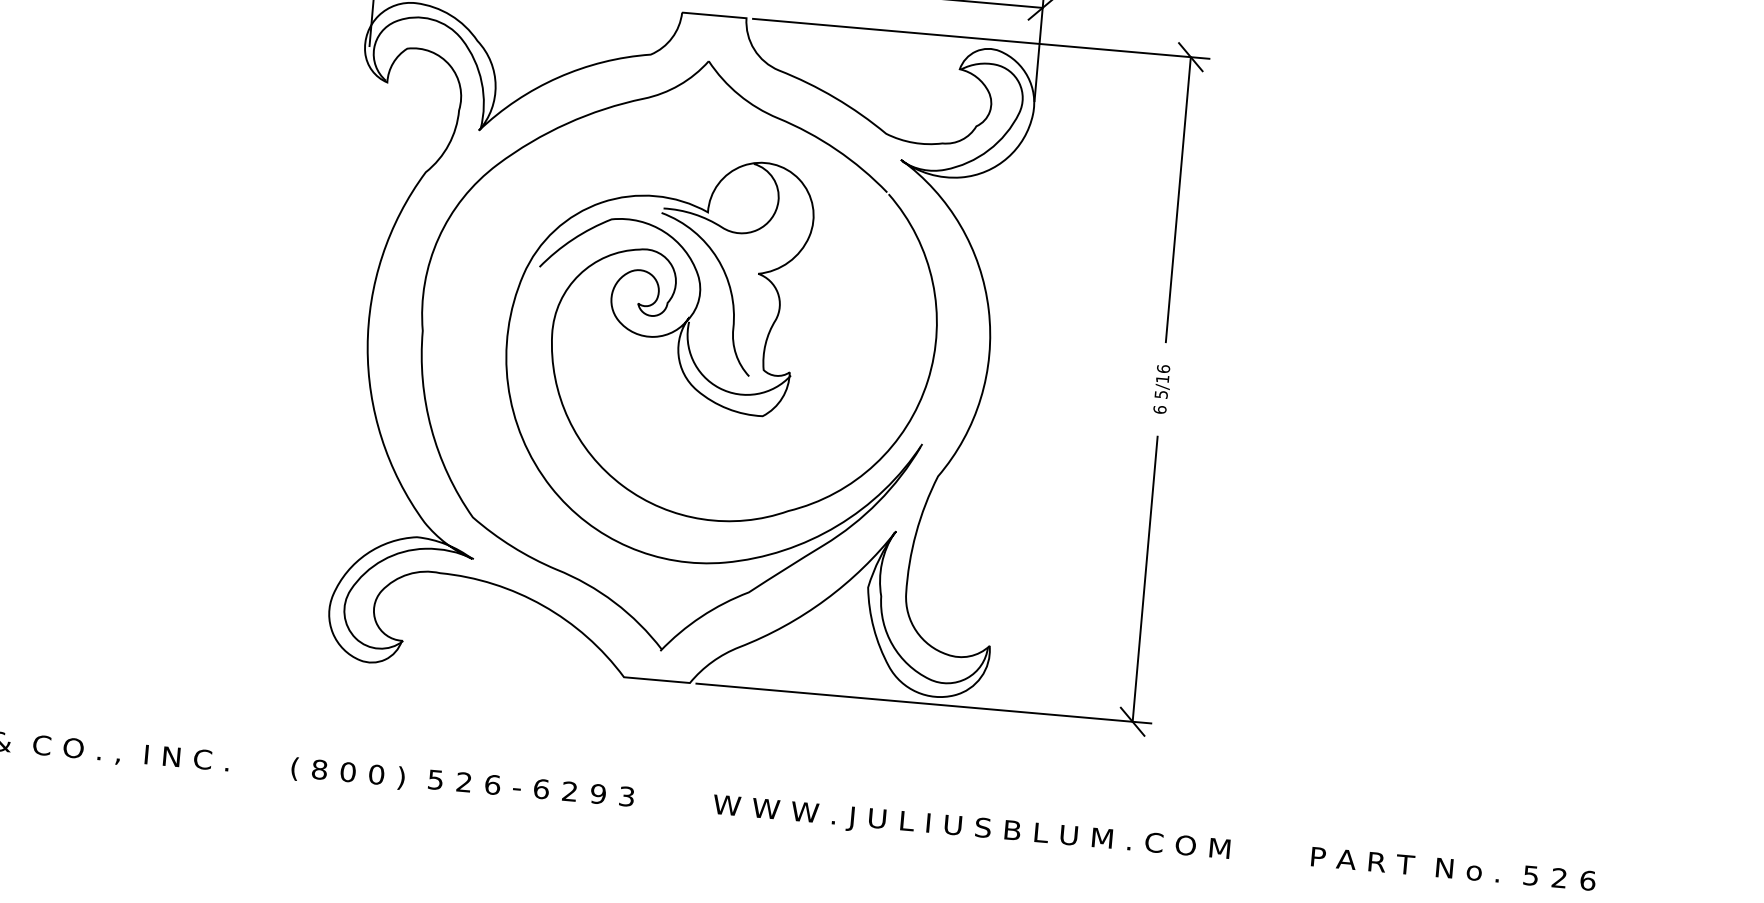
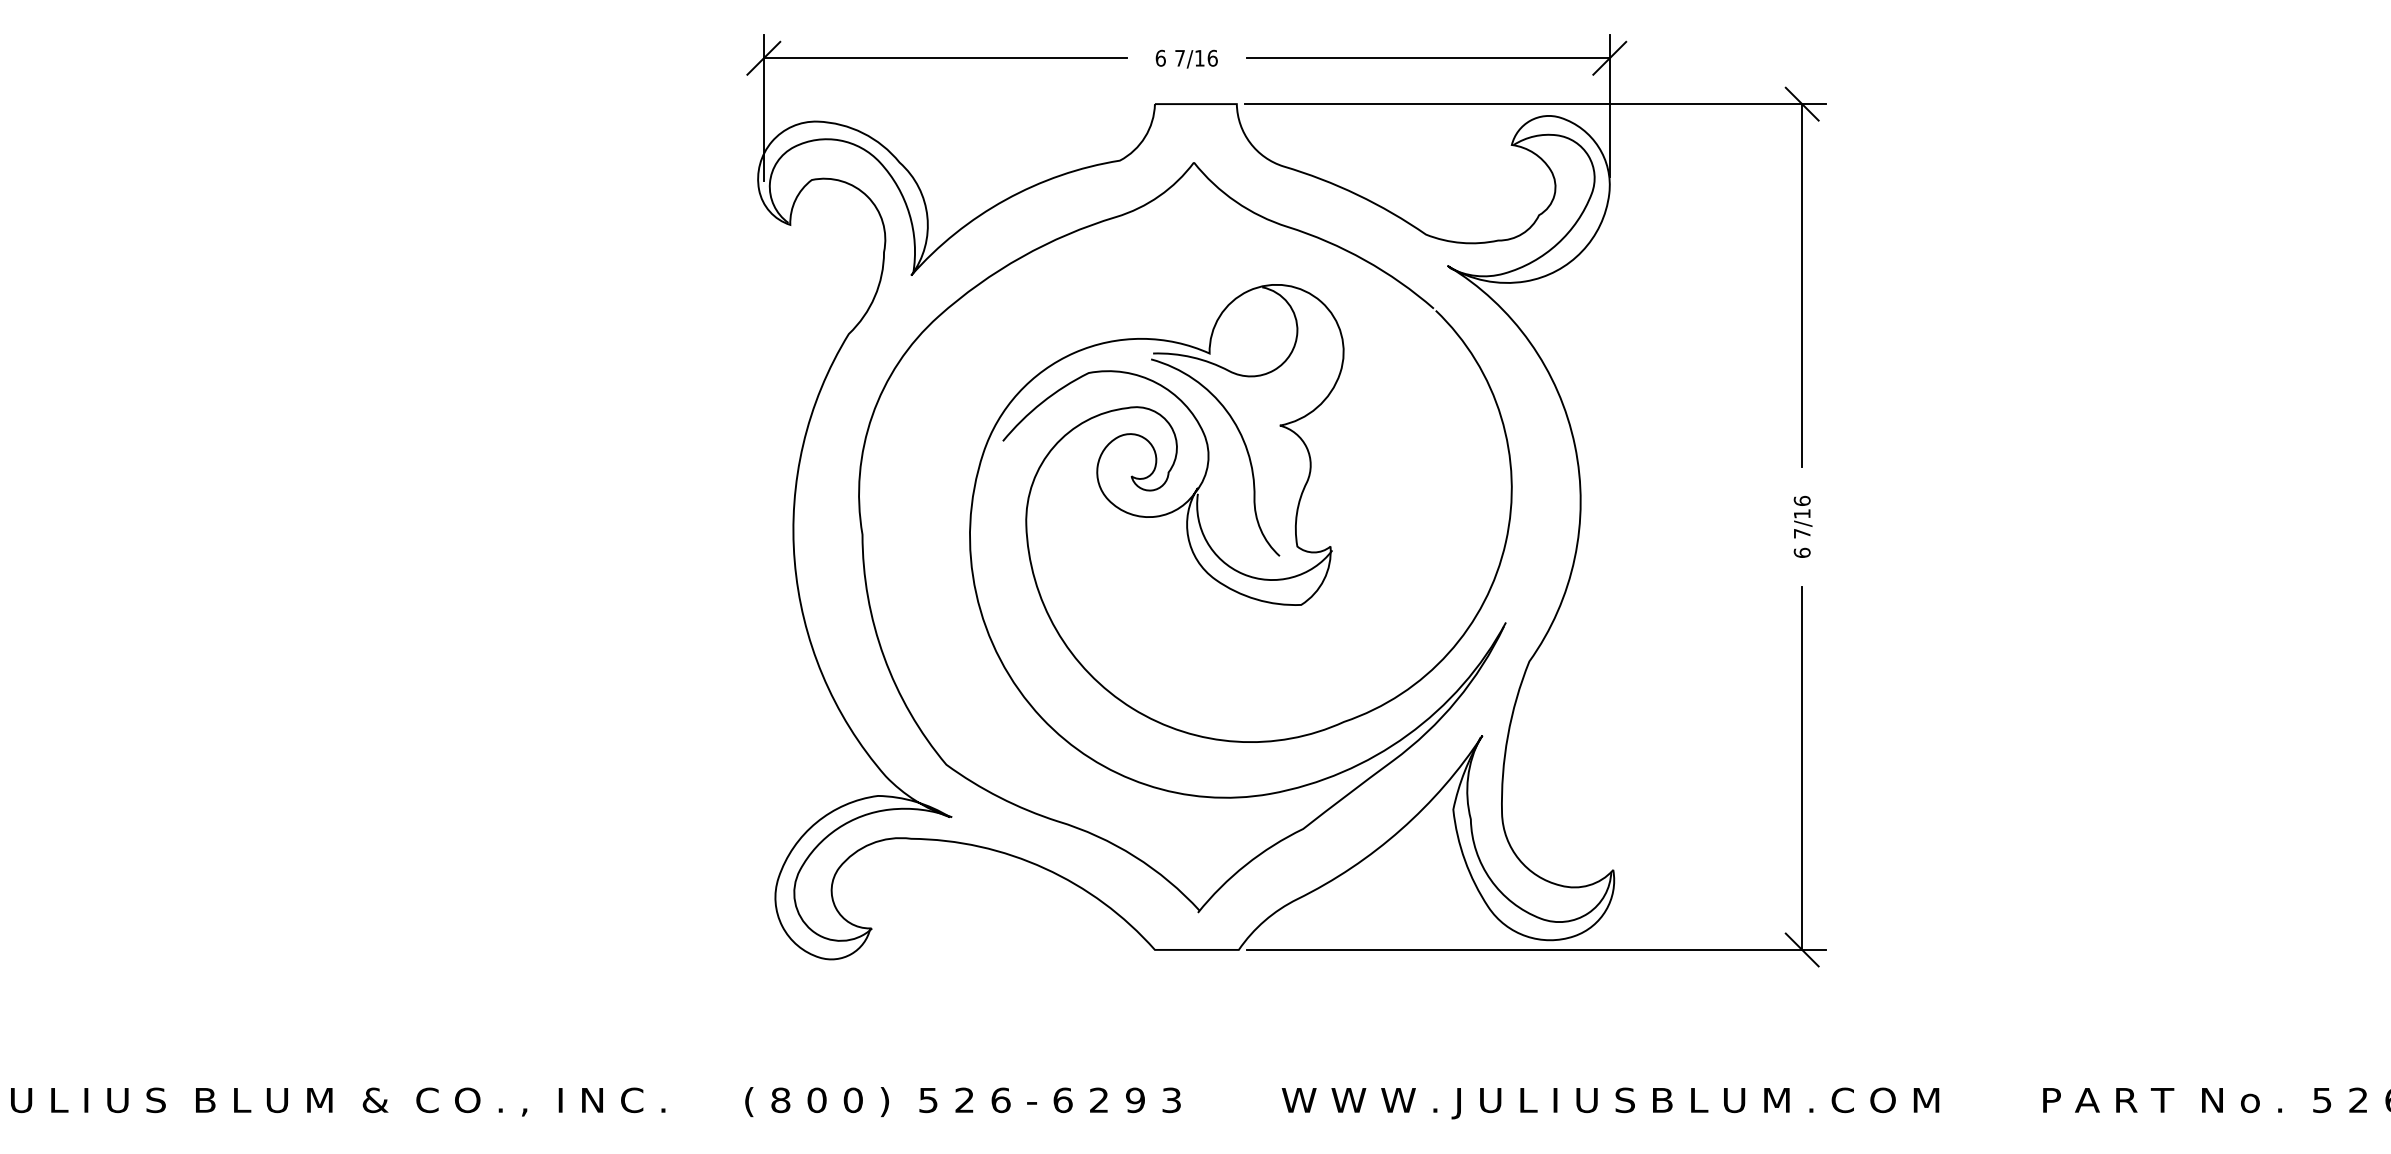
text: (1161, 394) -> (1802, 533), 5/16 -> 7/16

